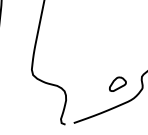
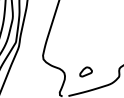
part: (116, 83) -> (85, 71), moved

